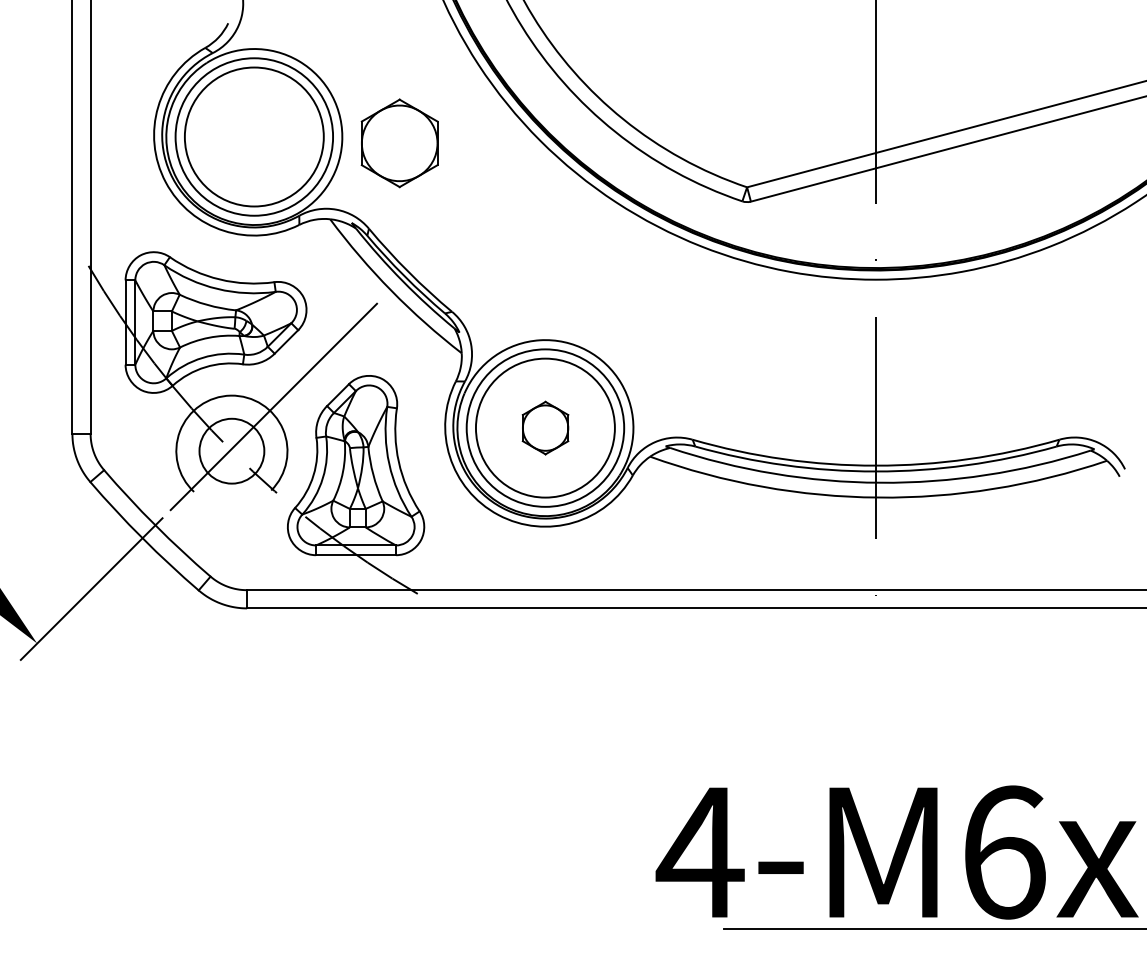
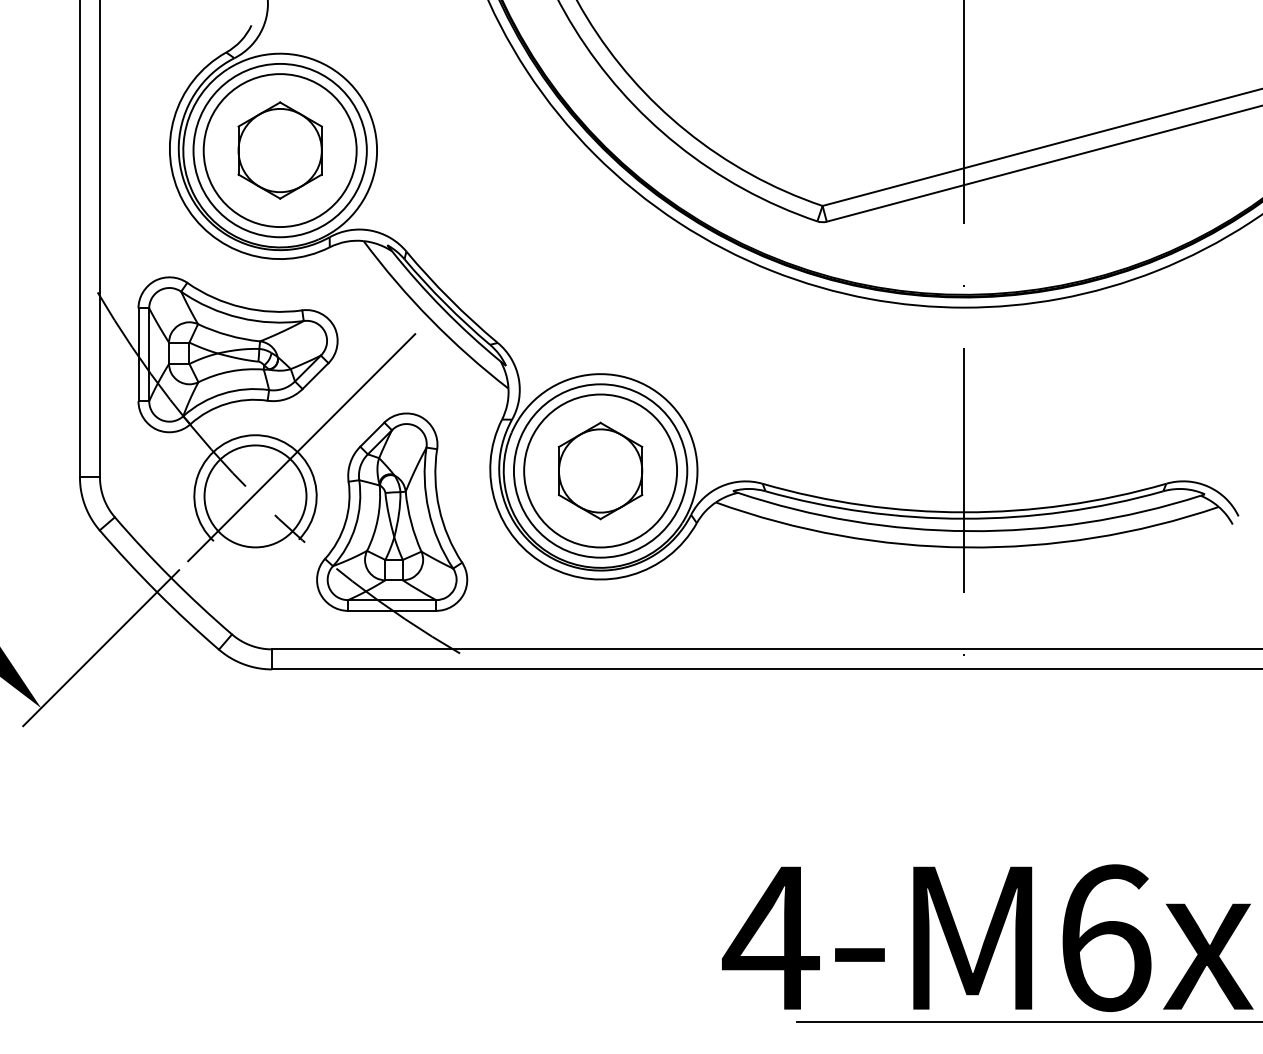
part: (399, 143) -> (279, 150), moved
part: (545, 427) -> (600, 470), size x1.67
circle: (231, 451) -> (255, 496), size x1.43

